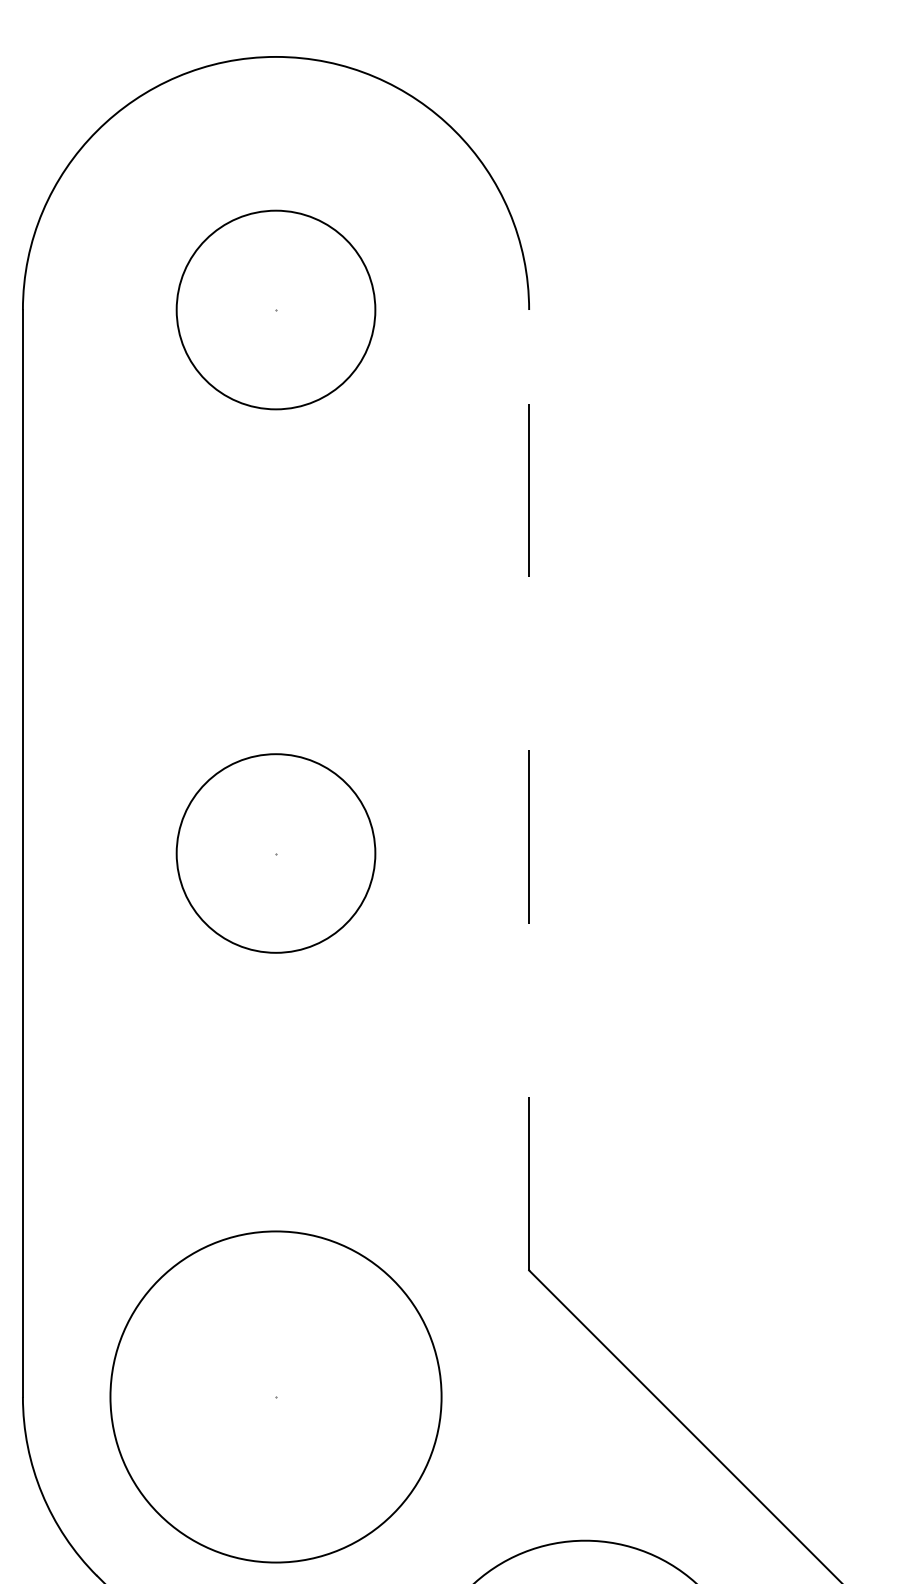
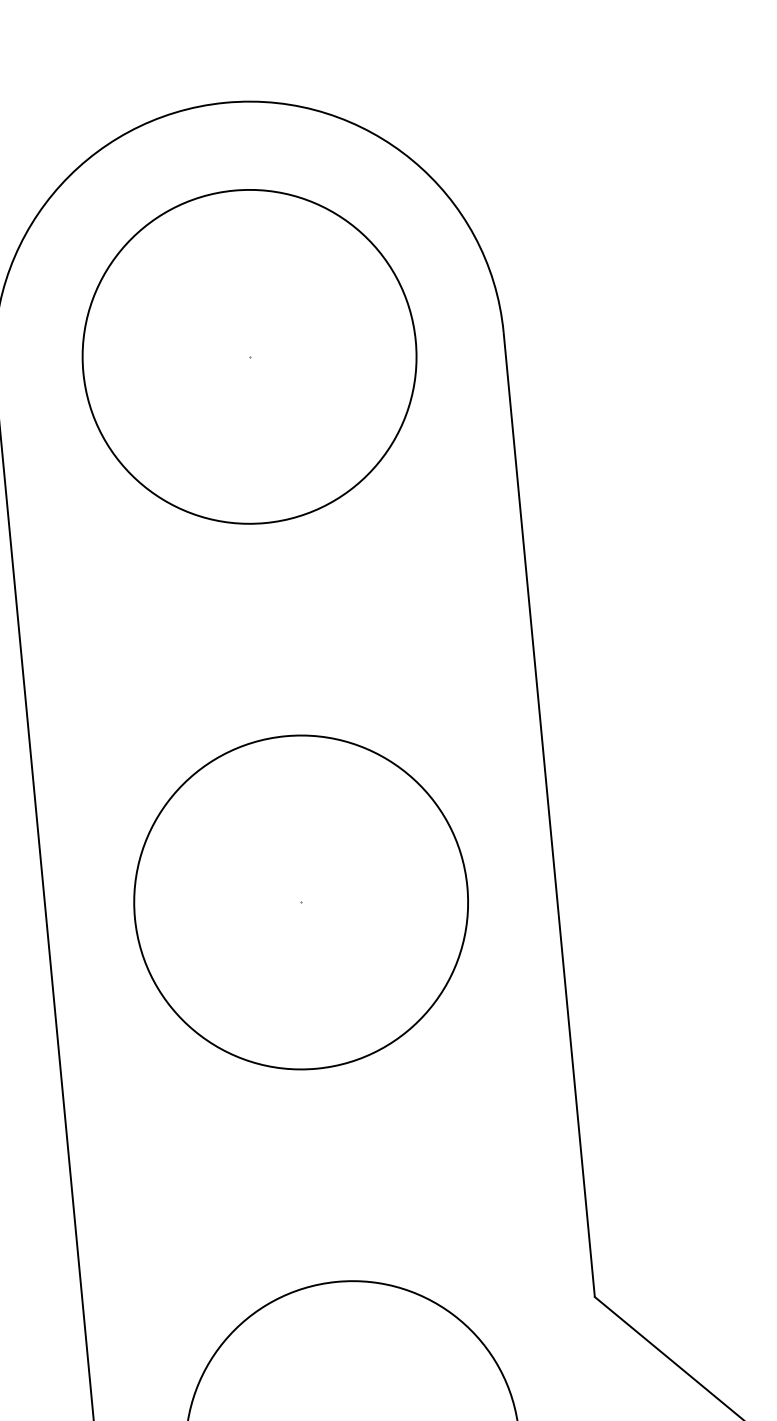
circle: (275, 309) -> (249, 356), size x1.67
line: (529, 790) -> (549, 815), dashed -> solid
circle: (275, 853) -> (300, 902), size x1.67

